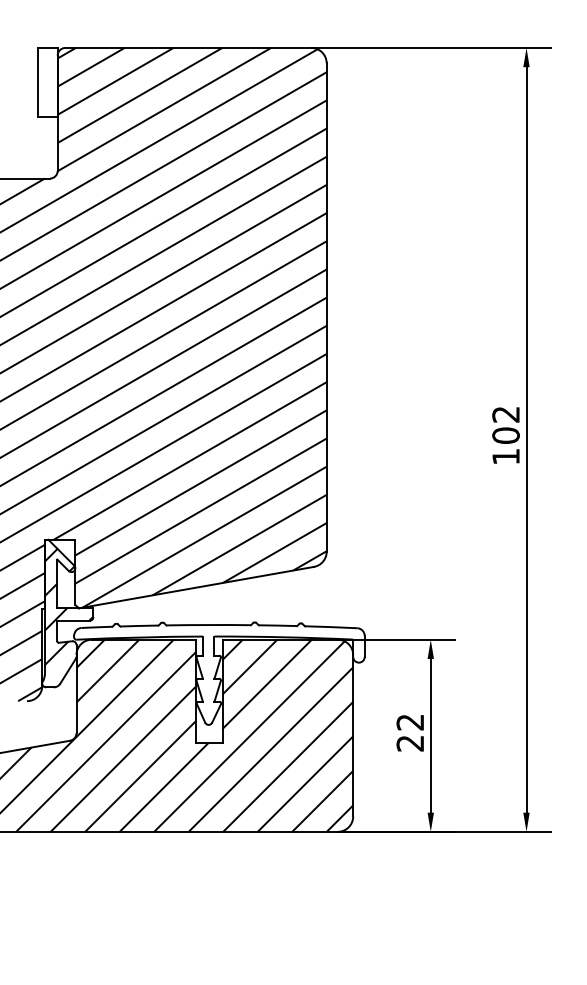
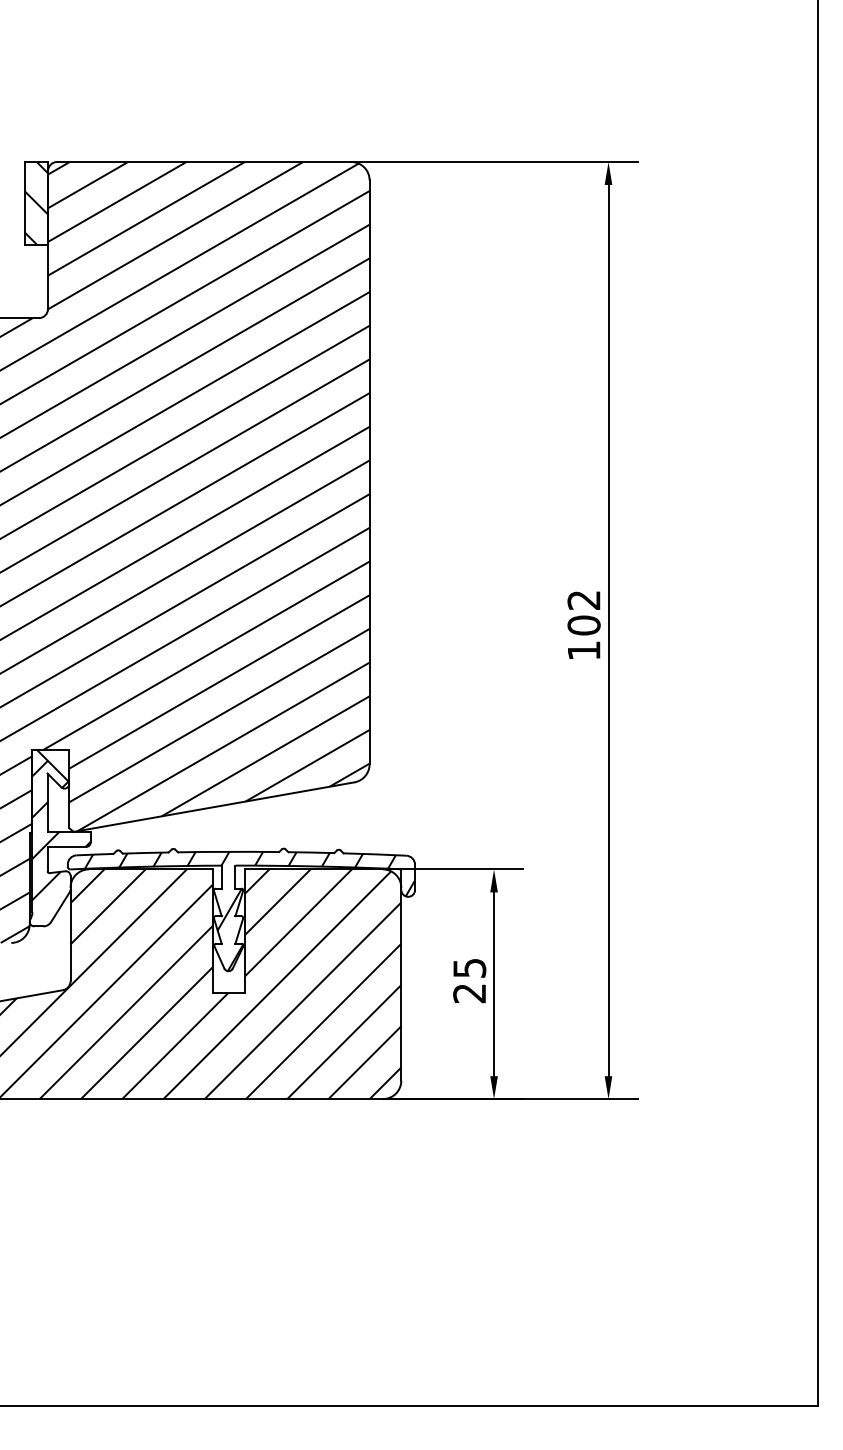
hatch: (48, 81) -> (36, 202), added
hatch: (226, 674) -> (249, 911), added
text: (410, 722) -> (469, 968), 22 -> 25

